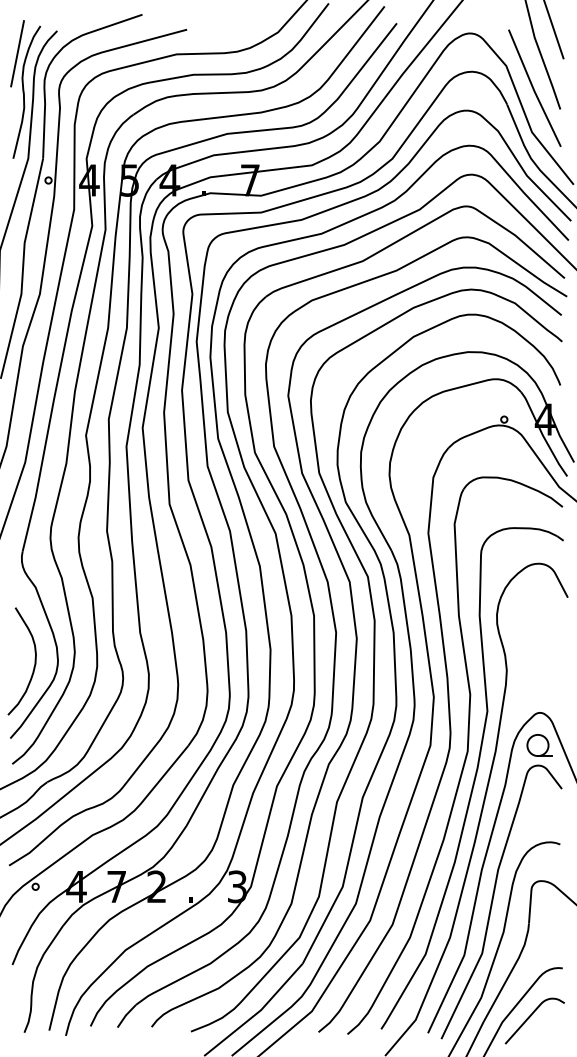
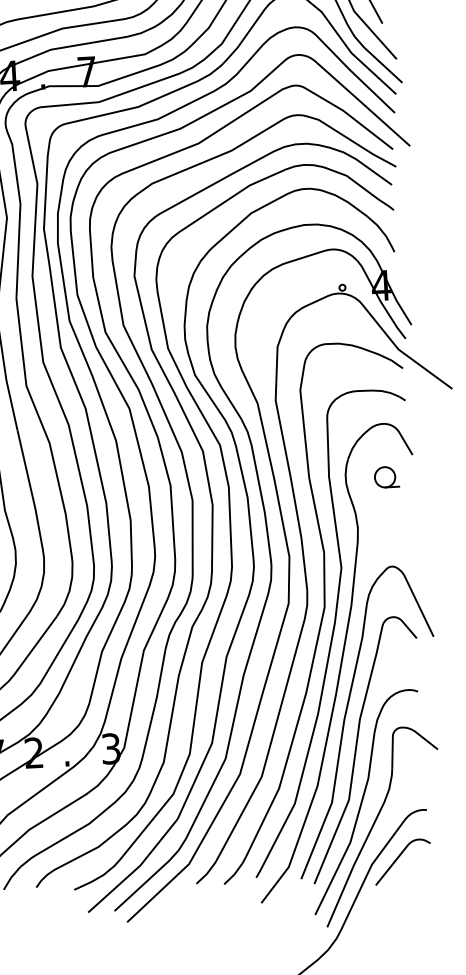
part: (539, 745) -> (386, 477), moved

